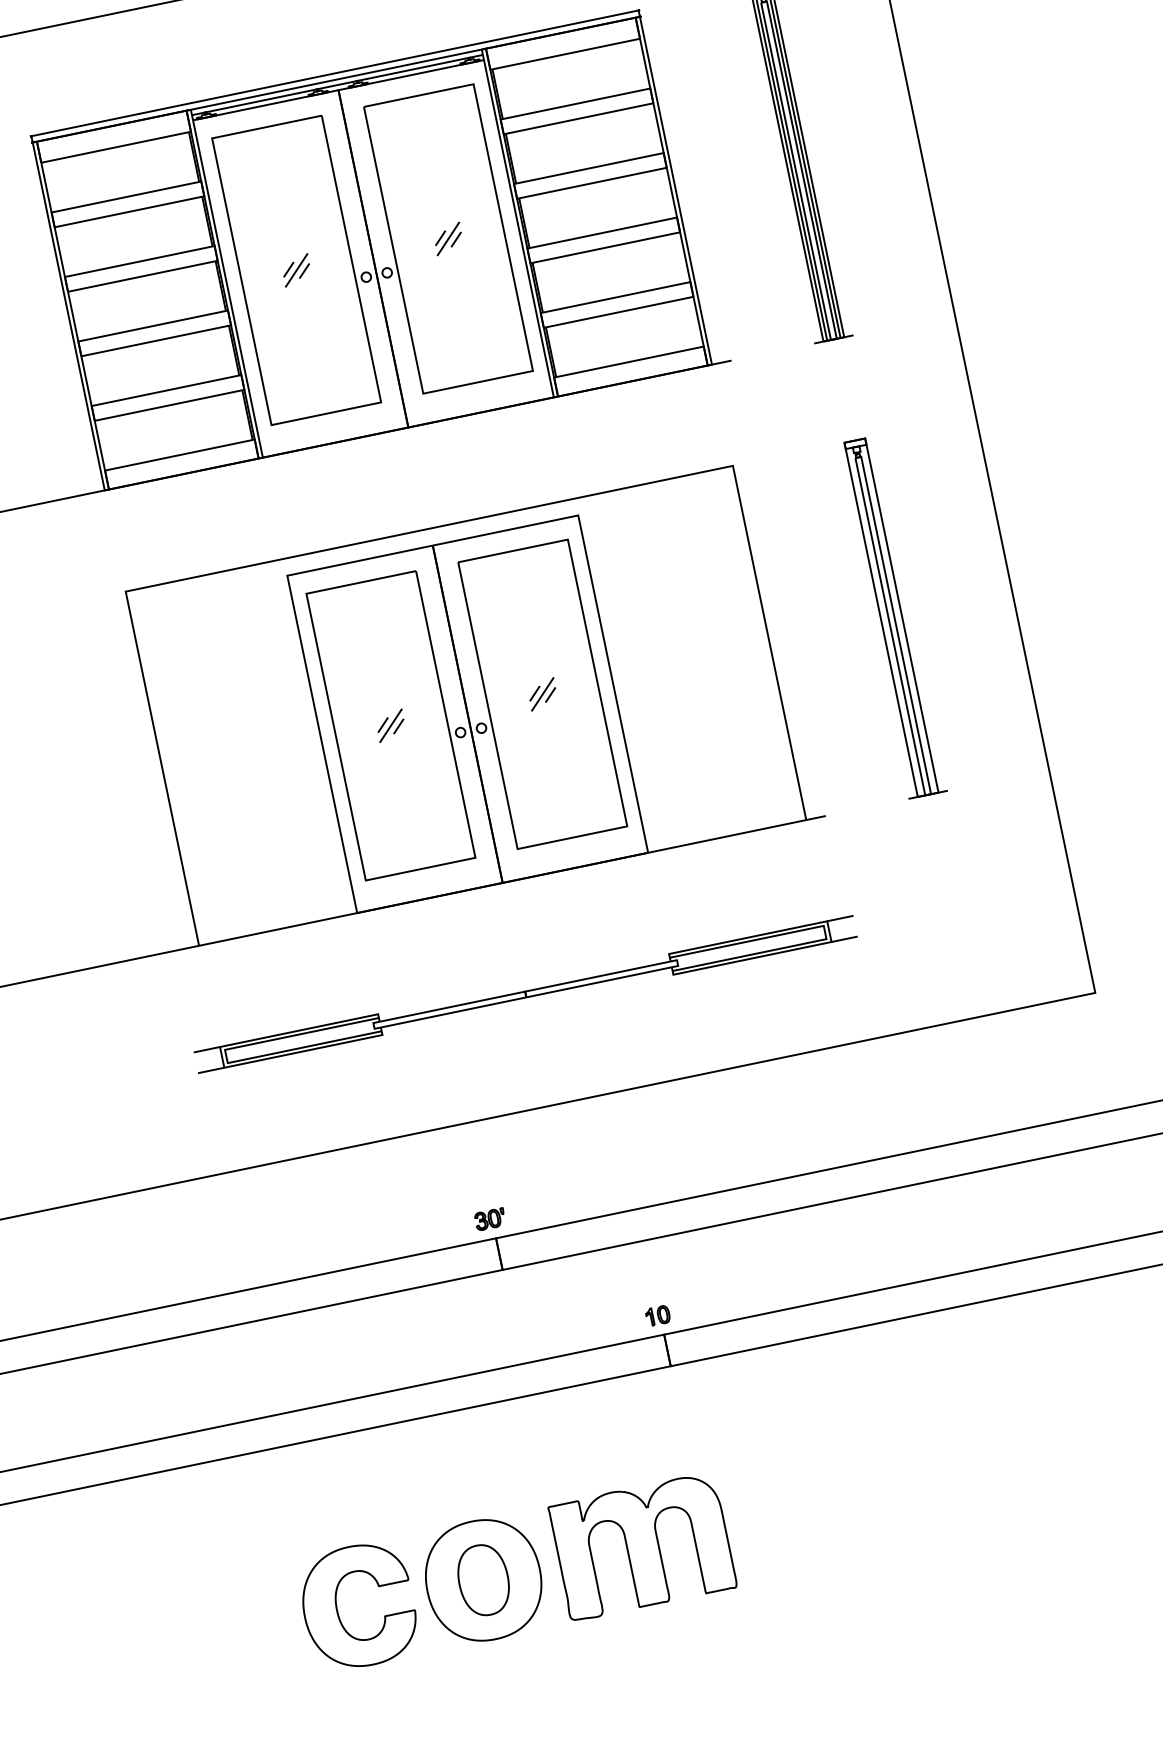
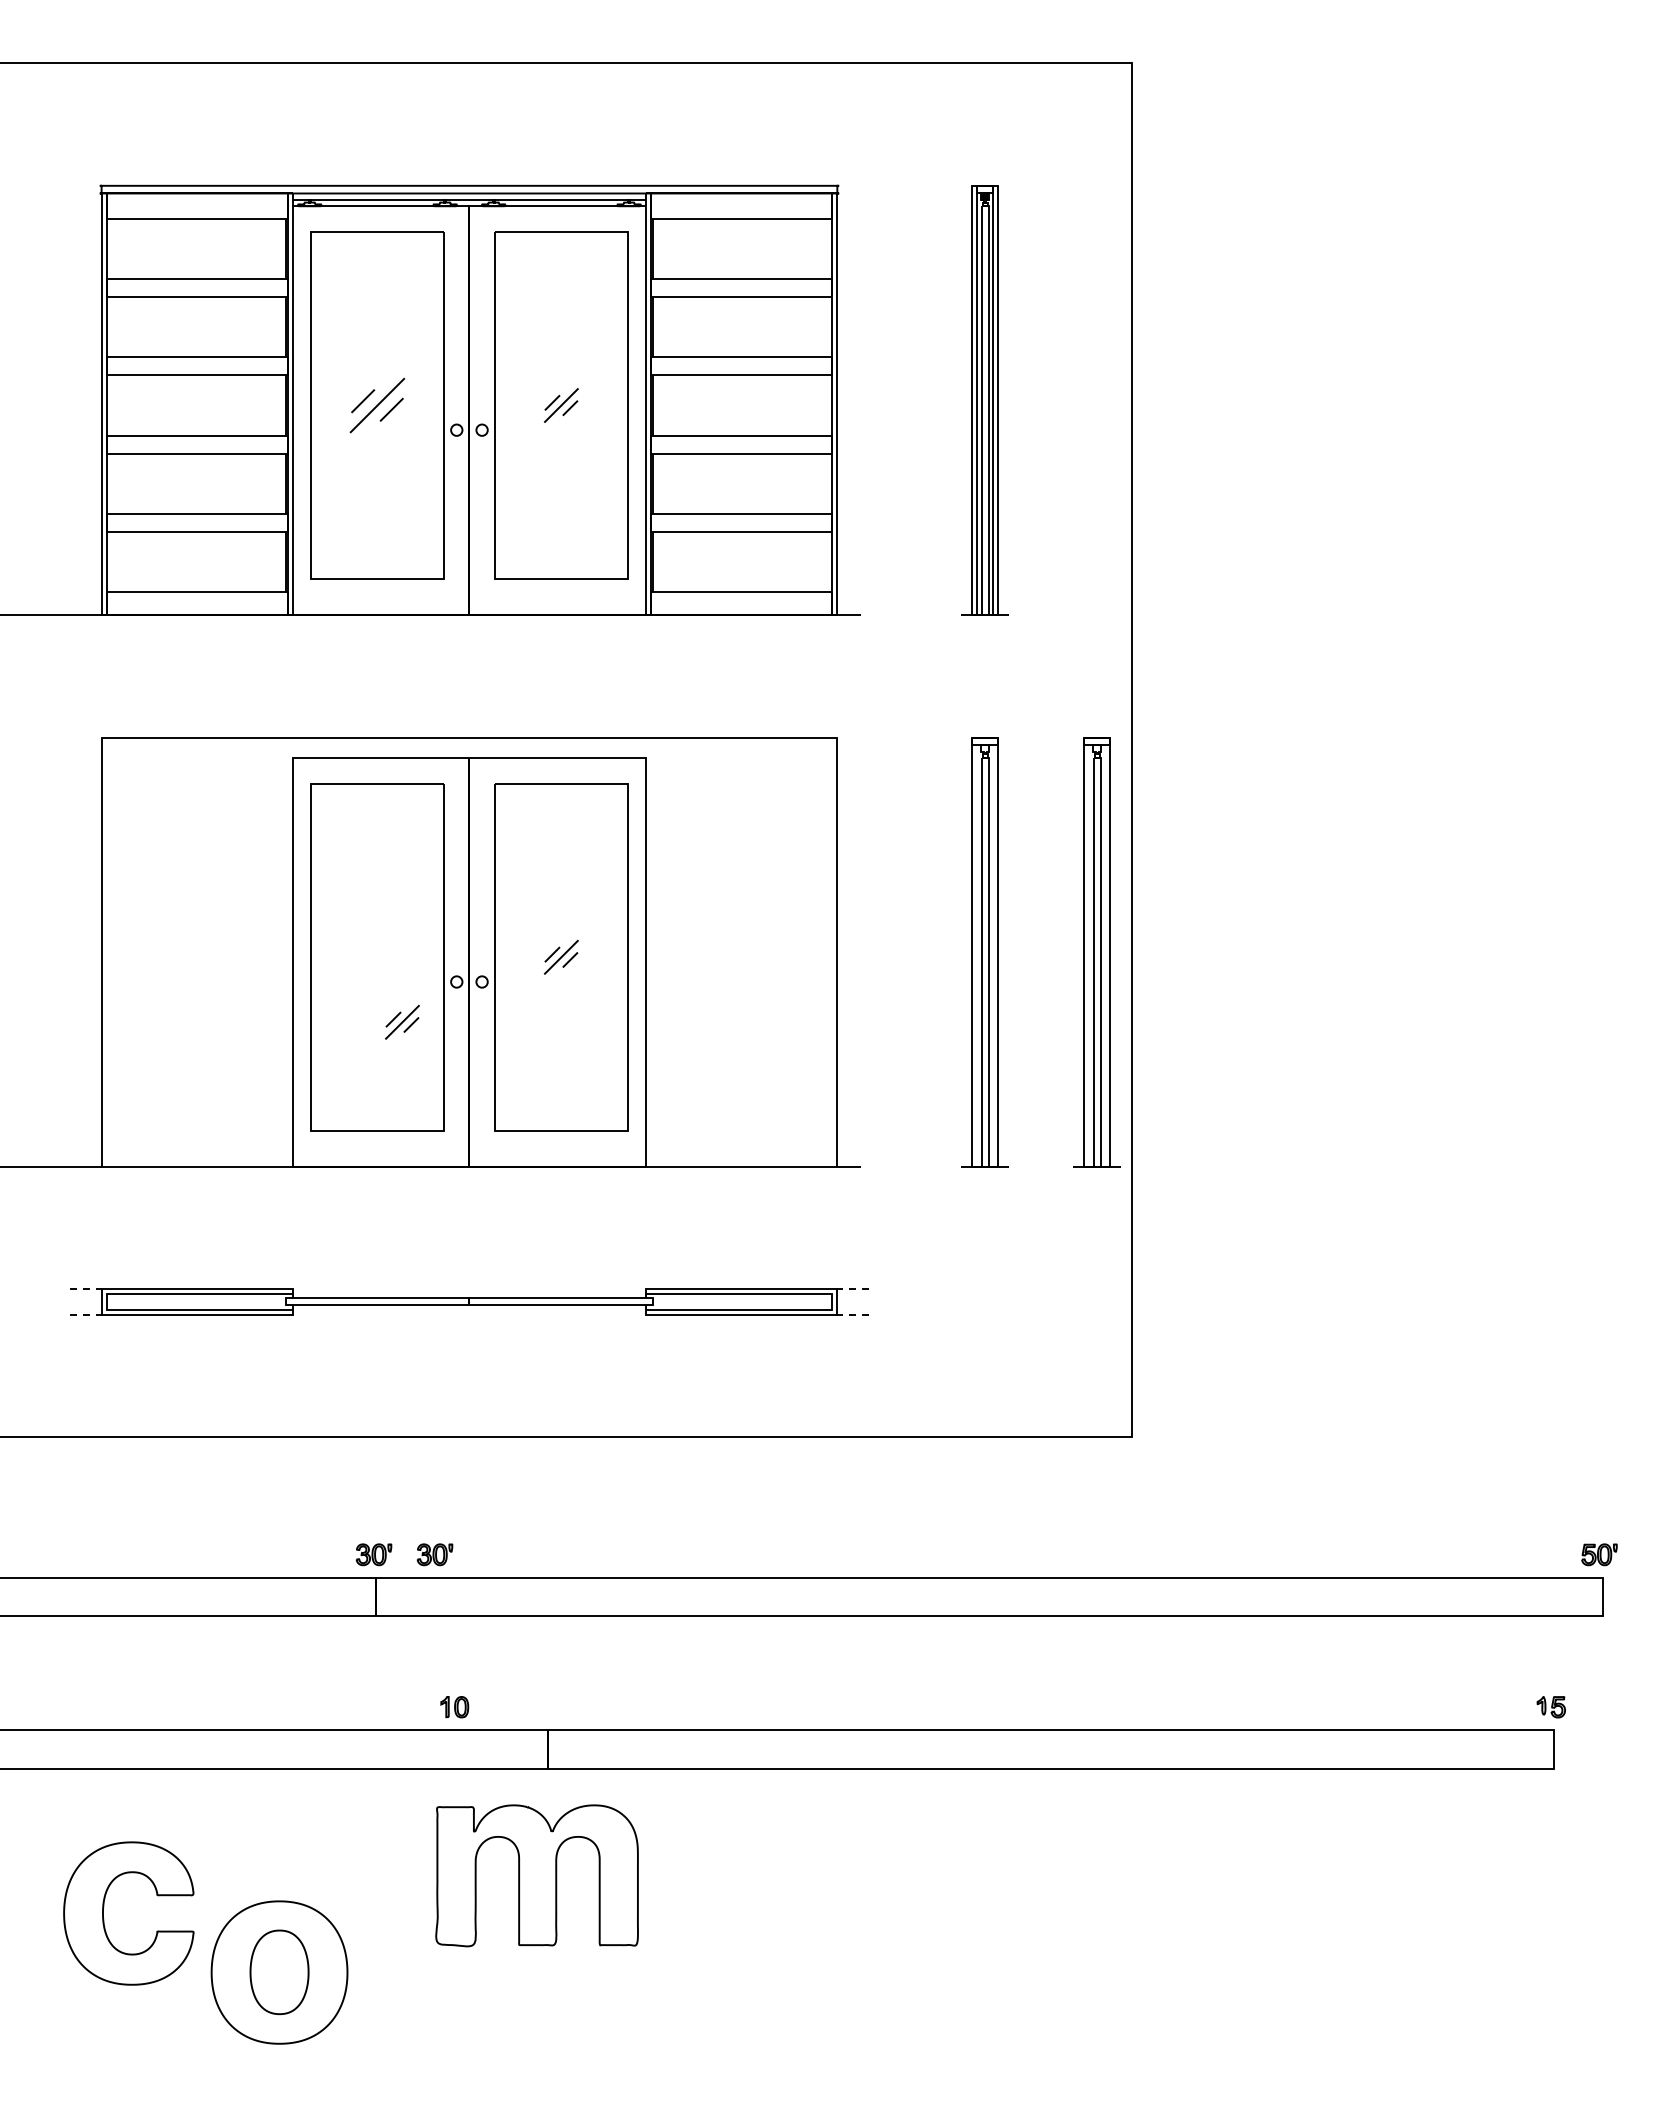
part: (296, 270) -> (377, 405), size x1.6
part: (983, 598) -> (1096, 952), added
part: (390, 725) -> (402, 1021), moved
line: (840, 918) -> (853, 1289), solid -> dashed
line: (844, 939) -> (853, 1314), solid -> dashed
line: (206, 1049) -> (85, 1289), solid -> dashed
line: (211, 1070) -> (85, 1314), solid -> dashed
part: (540, 1208) -> (434, 1554), added
part: (657, 1316) -> (454, 1707), moved
part: (641, 1546) -> (536, 1875), moved
part: (337, 1605) -> (104, 1907), moved

